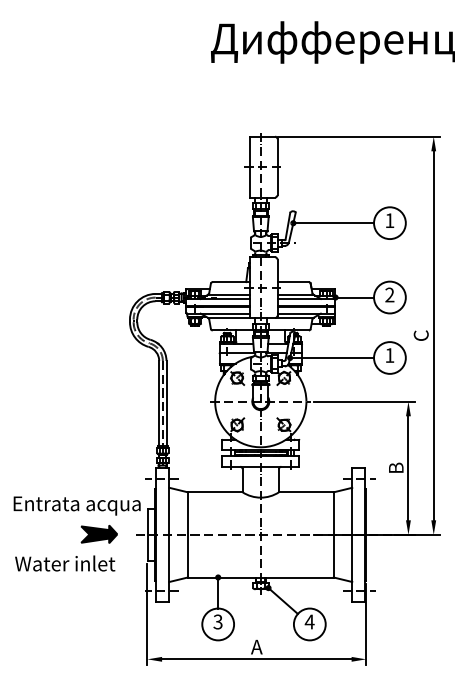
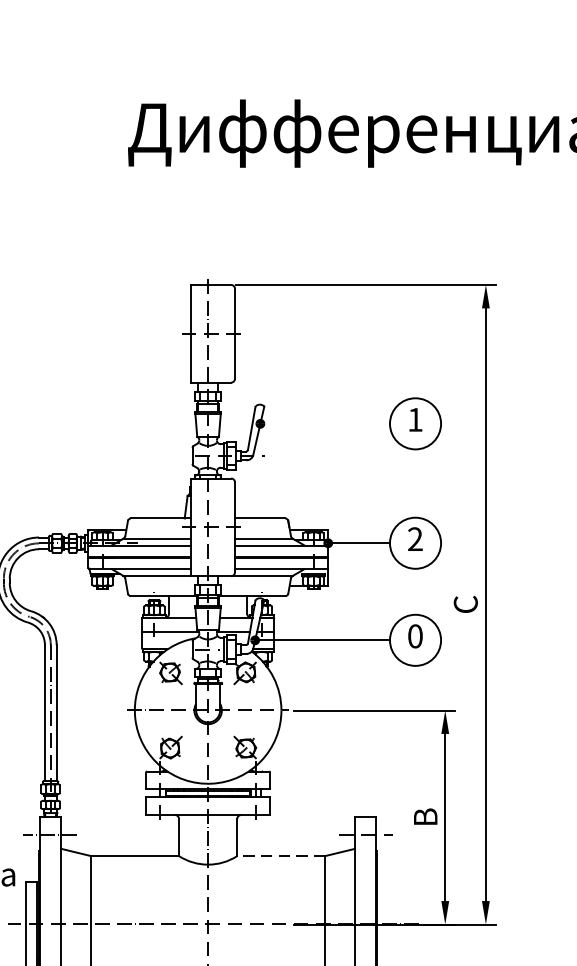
line: (333, 223) -> (324, 424), removed
text: (389, 355) -> (414, 636), 1 -> 0
line: (305, 492) -> (279, 856), solid -> dashed

